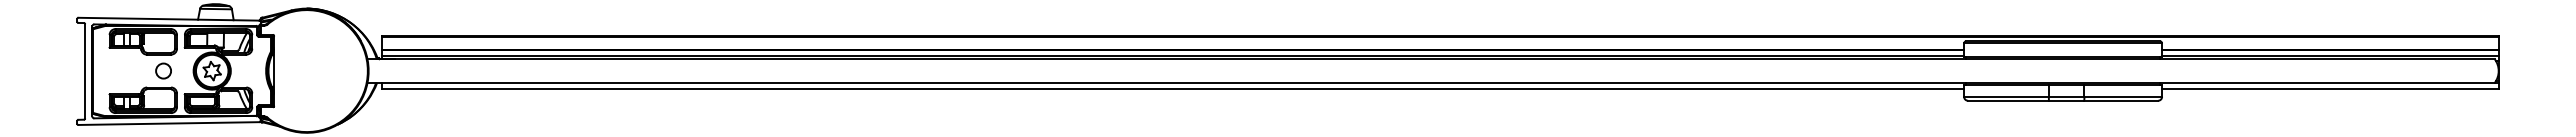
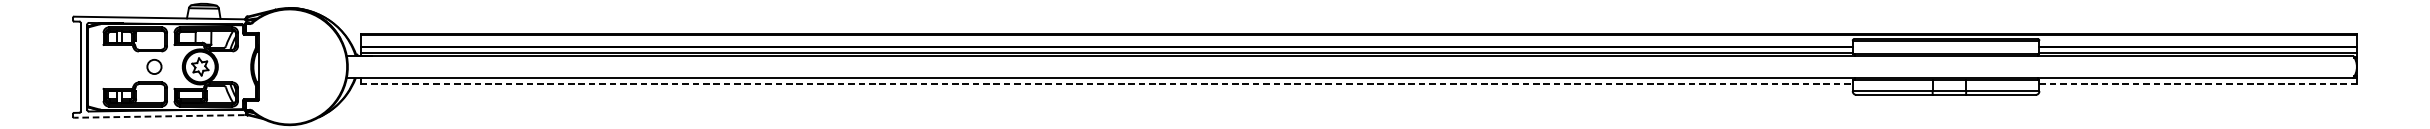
line: (1173, 88) -> (1107, 83), solid -> dashed
line: (2330, 88) -> (2198, 83), solid -> dashed
line: (168, 123) -> (159, 116), solid -> dashed

